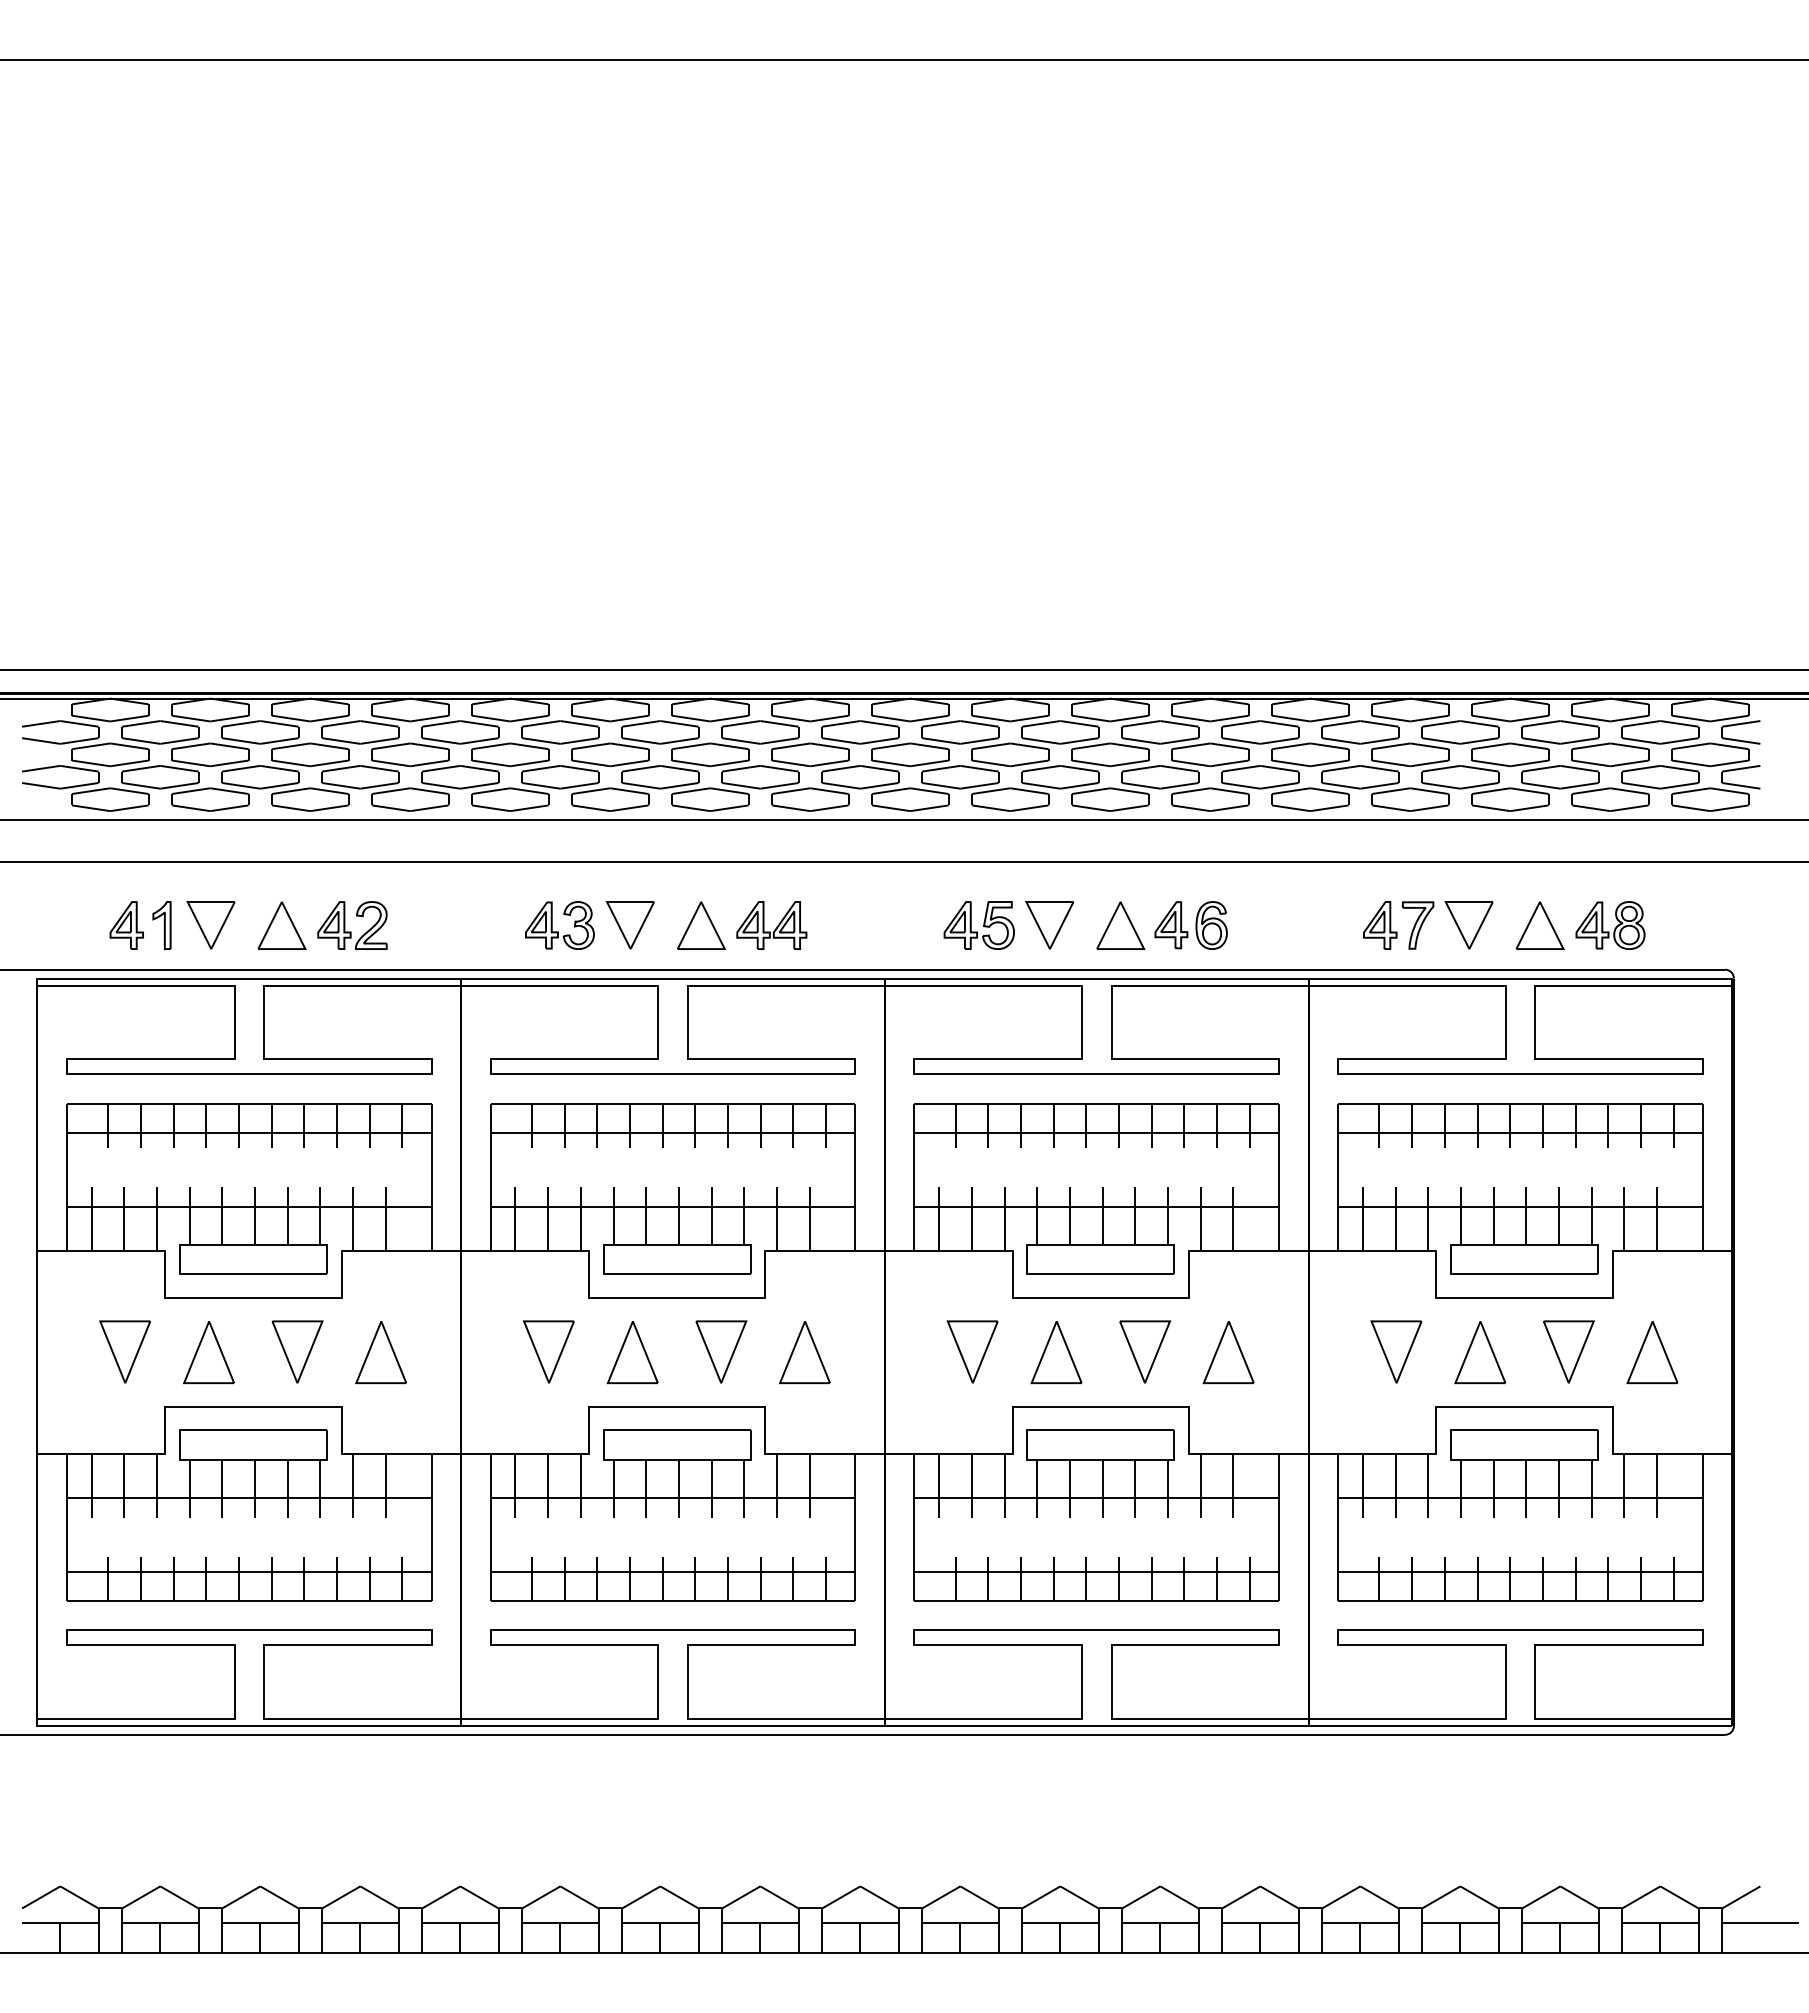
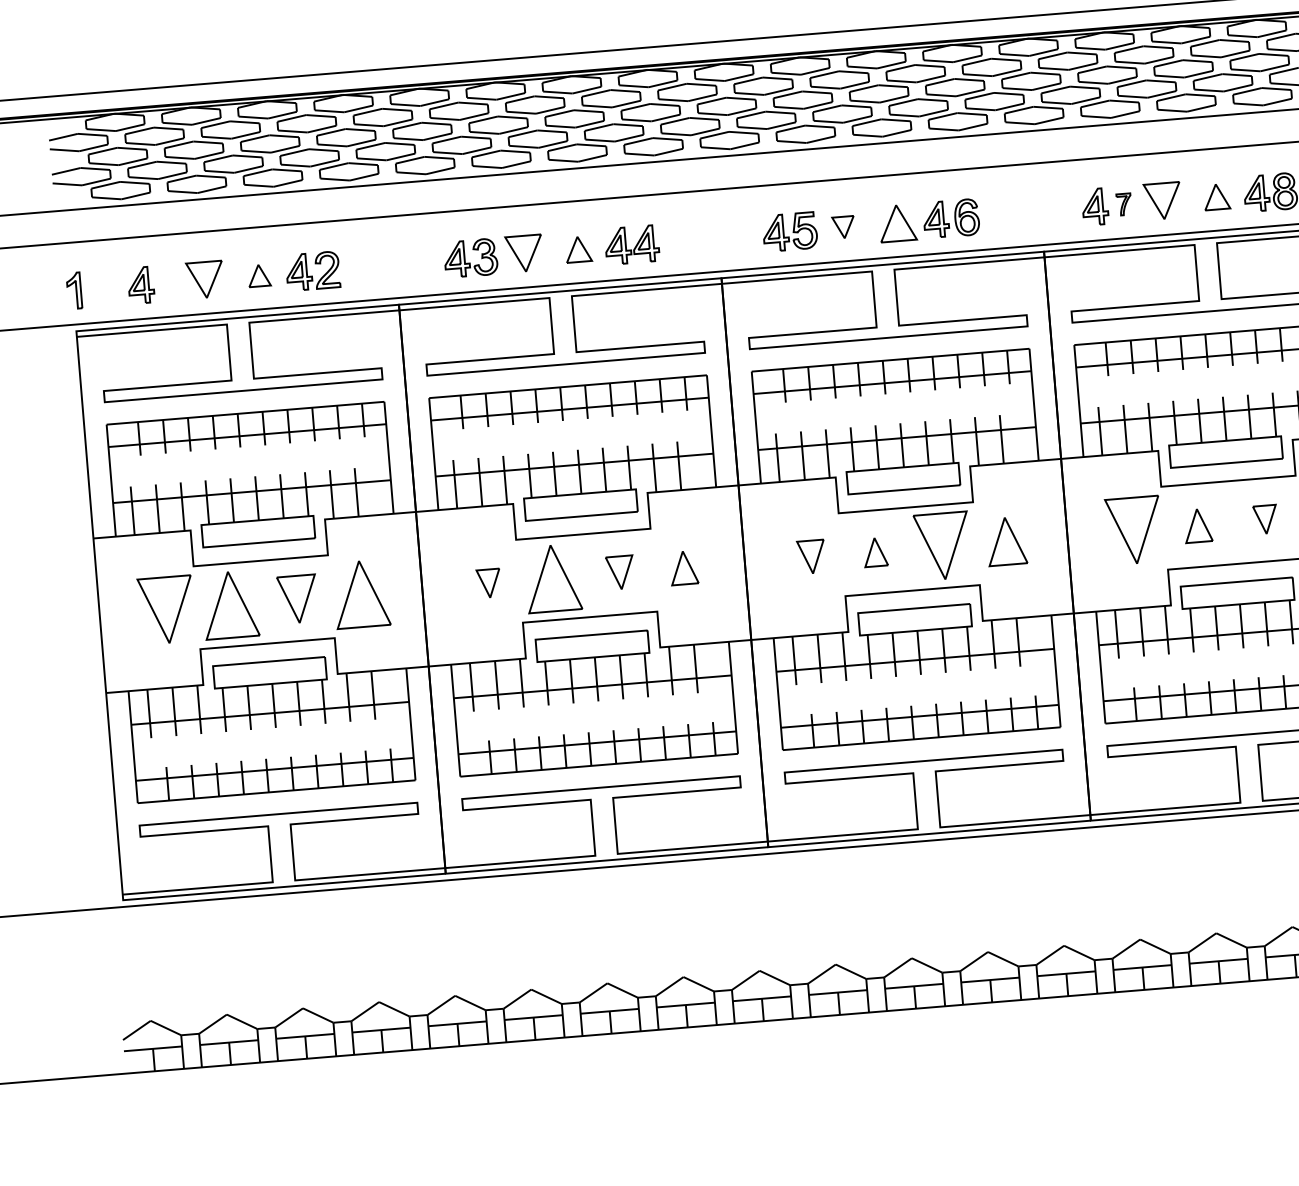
part: (161, 925) -> (73, 290), moved
part: (281, 925) -> (258, 275), size x0.6
part: (701, 925) -> (578, 249), size x0.7
part: (1049, 925) -> (843, 227), size x0.6
part: (1418, 925) -> (1124, 204), size x0.6
part: (1539, 925) -> (1216, 196), size x0.7
part: (124, 1351) -> (166, 609), size x1.4
part: (548, 1351) -> (488, 583), size x0.6
part: (721, 1351) -> (620, 572), size x0.7
part: (972, 1351) -> (811, 556), size x0.7
part: (1145, 1351) -> (943, 545), size x1.4
part: (1396, 1351) -> (1134, 530), size x1.4
part: (1568, 1351) -> (1265, 519), size x0.6
part: (208, 1352) -> (230, 605), size x1.4
part: (380, 1352) -> (361, 594), size x1.4
part: (632, 1352) -> (552, 578), size x1.4
part: (804, 1352) -> (683, 567), size x0.7
part: (1056, 1352) -> (875, 552), size x0.6
part: (1480, 1352) -> (1198, 525), size x0.7

